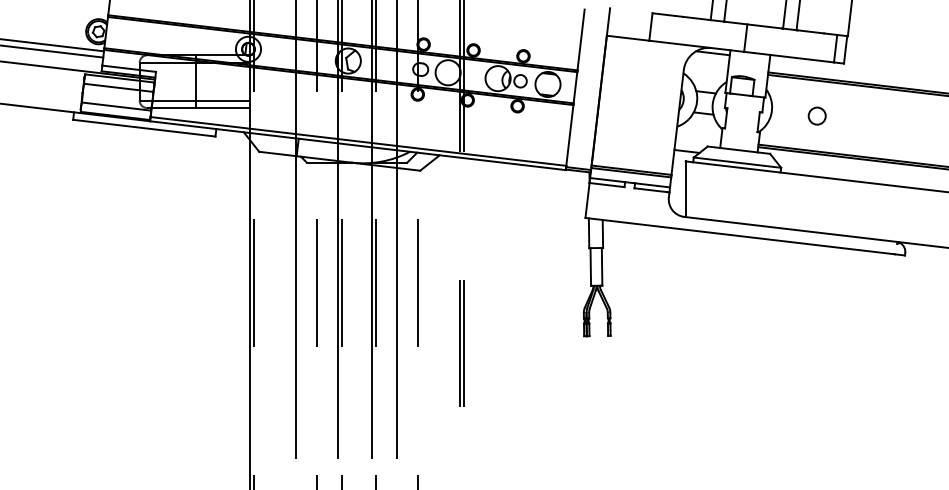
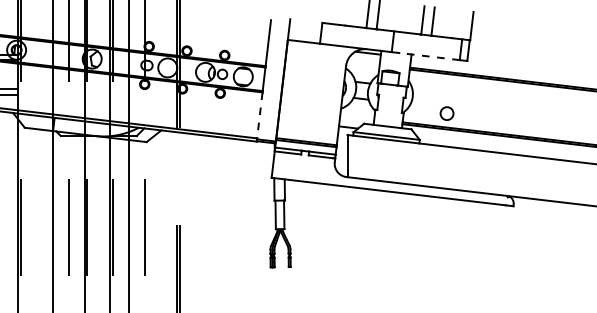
line: (793, 57) -> (429, 56), solid -> dashed
circle: (816, 115) -> (446, 113), moved
line: (569, 135) -> (259, 115), solid -> dashed

